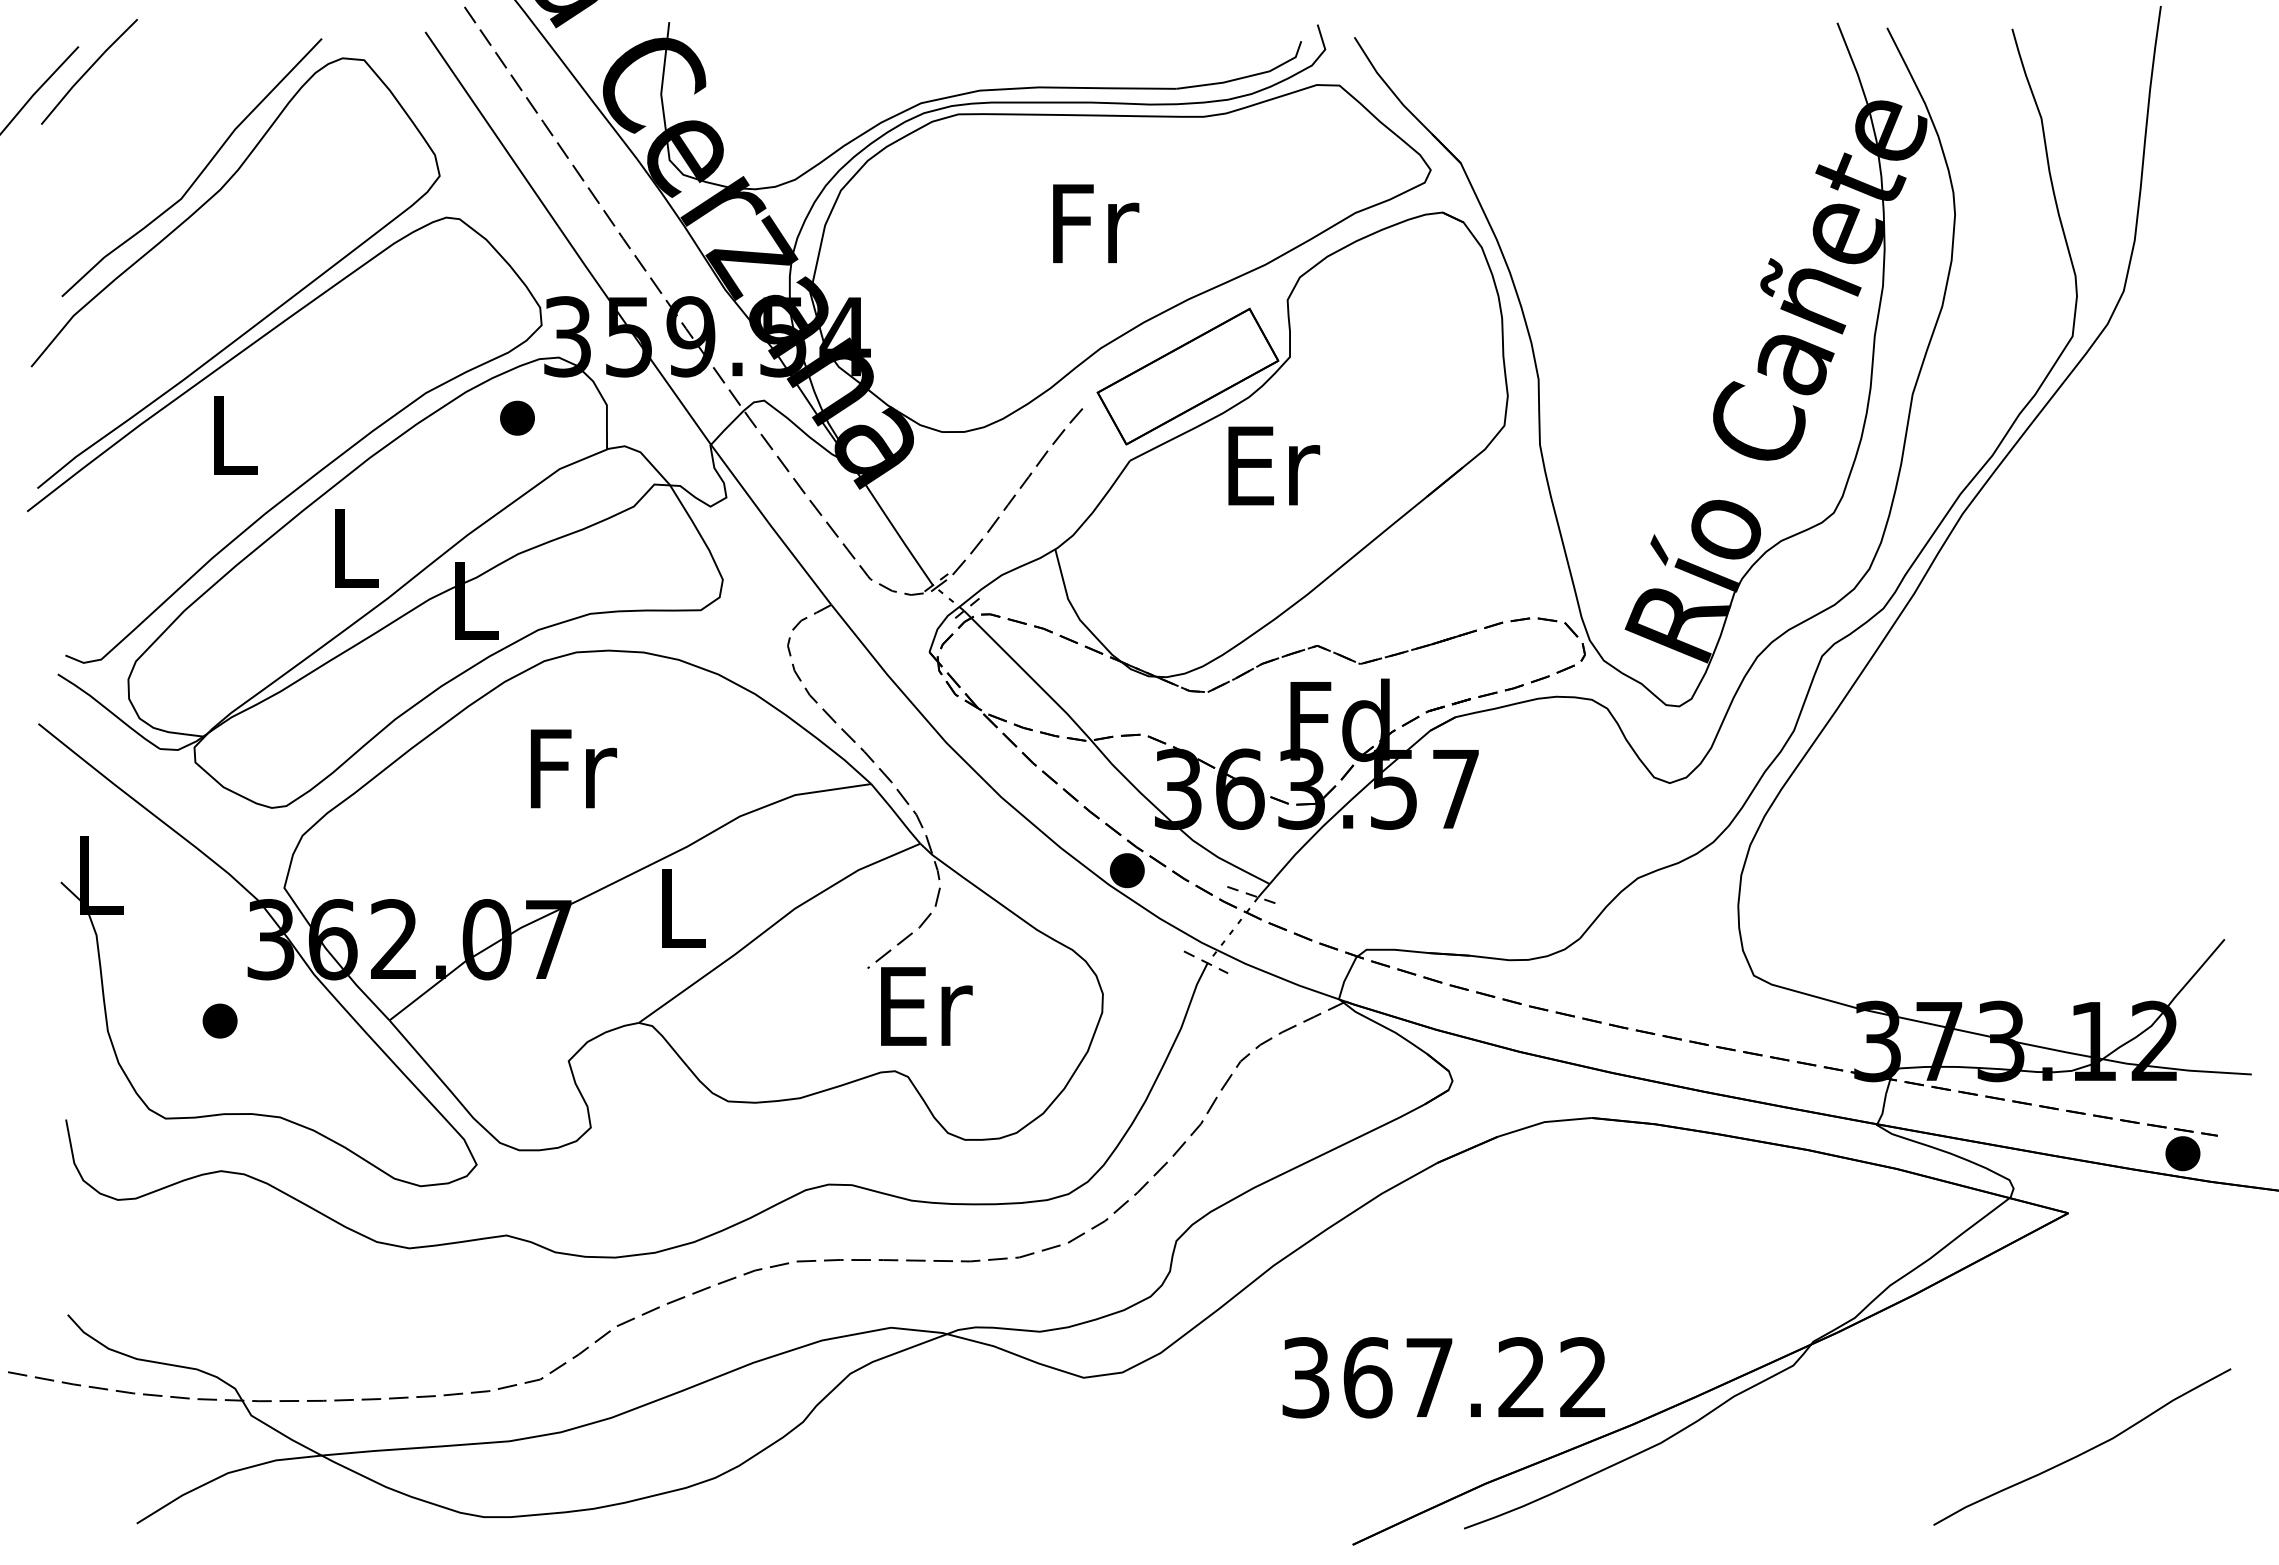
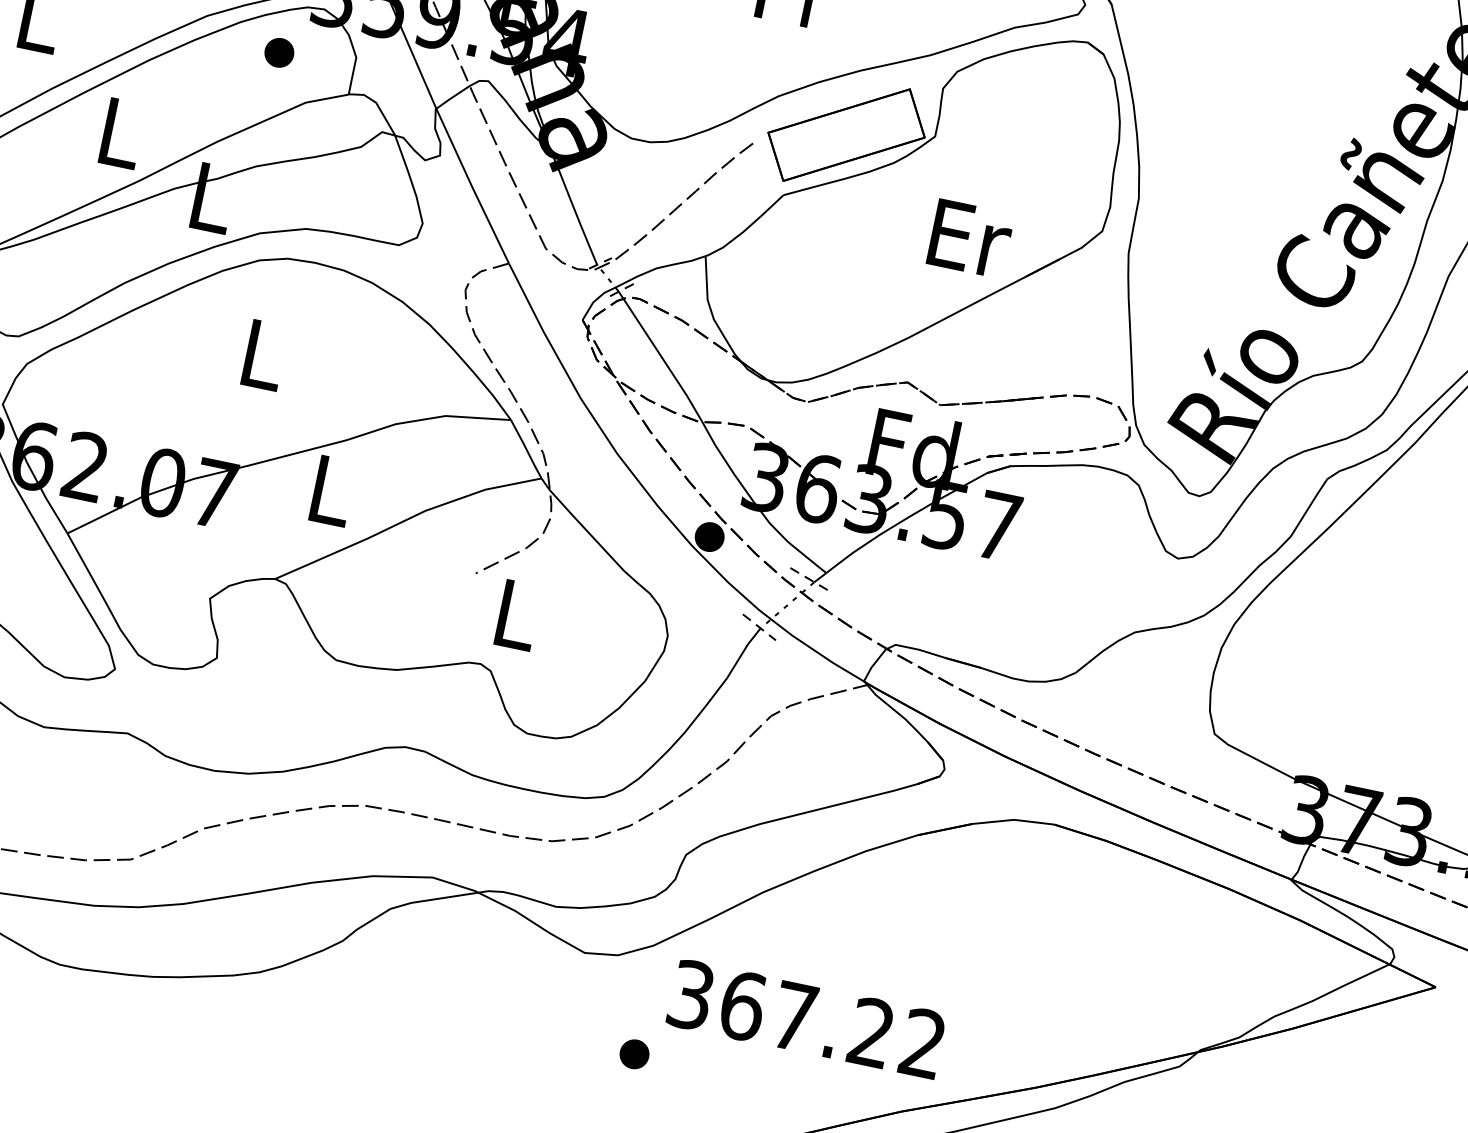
text: (1274, 465) -> (970, 238), moved
text: (573, 768) -> (265, 355), Fr -> L
text: (926, 1006) -> (518, 615), Er -> L
text: (1443, 1377) -> (806, 1018), moved
part: (1164, 1481) -> (634, 1053), added

